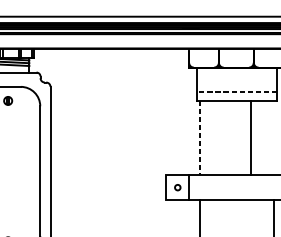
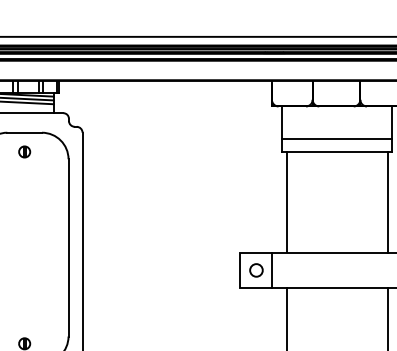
line: (236, 91) -> (336, 139), dashed -> solid
line: (199, 137) -> (286, 202), dashed -> solid
line: (250, 137) -> (387, 202), moved
circle: (177, 187) -> (256, 270), size x1.67

